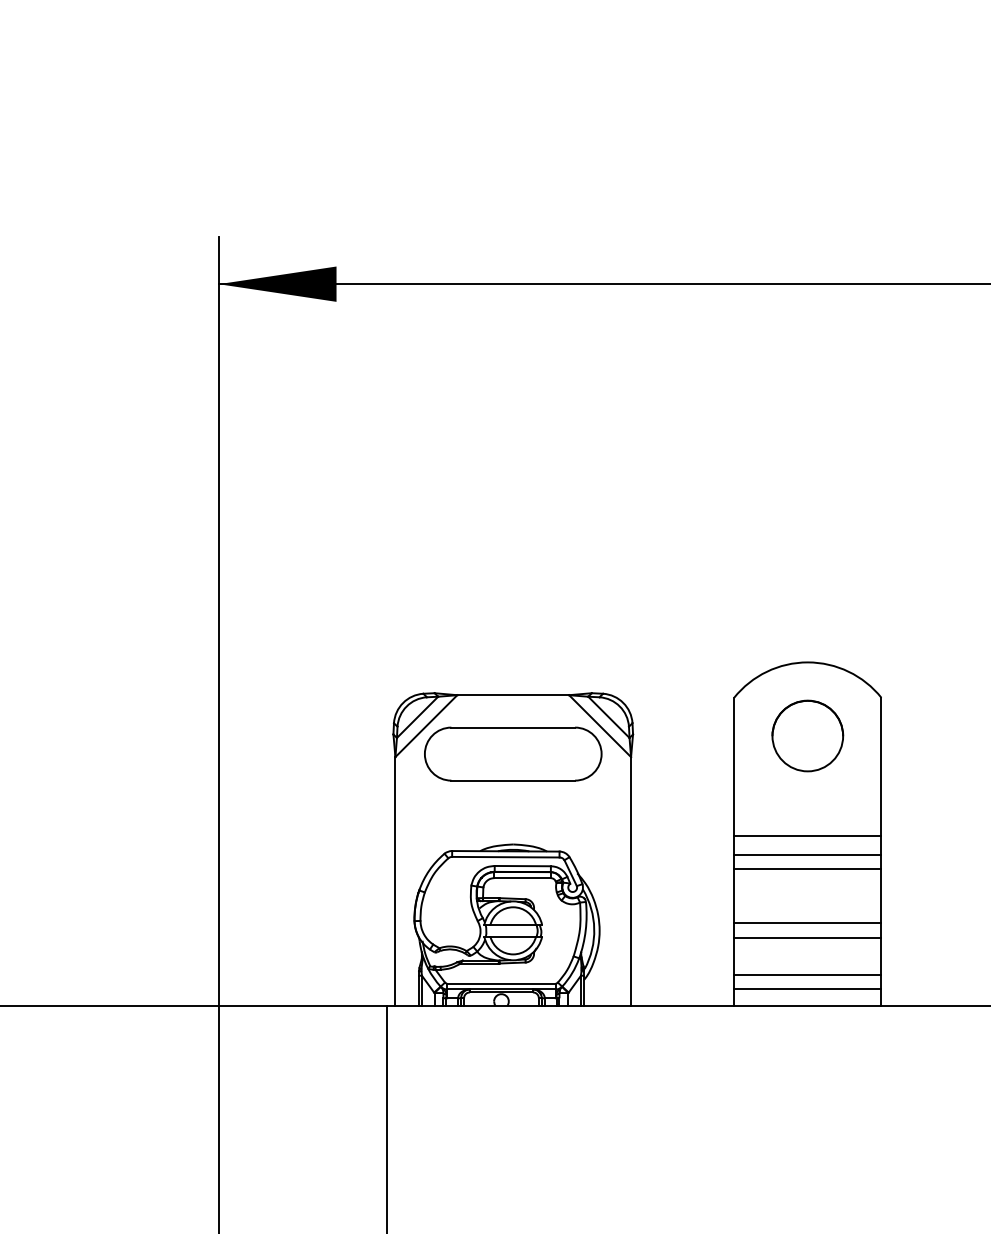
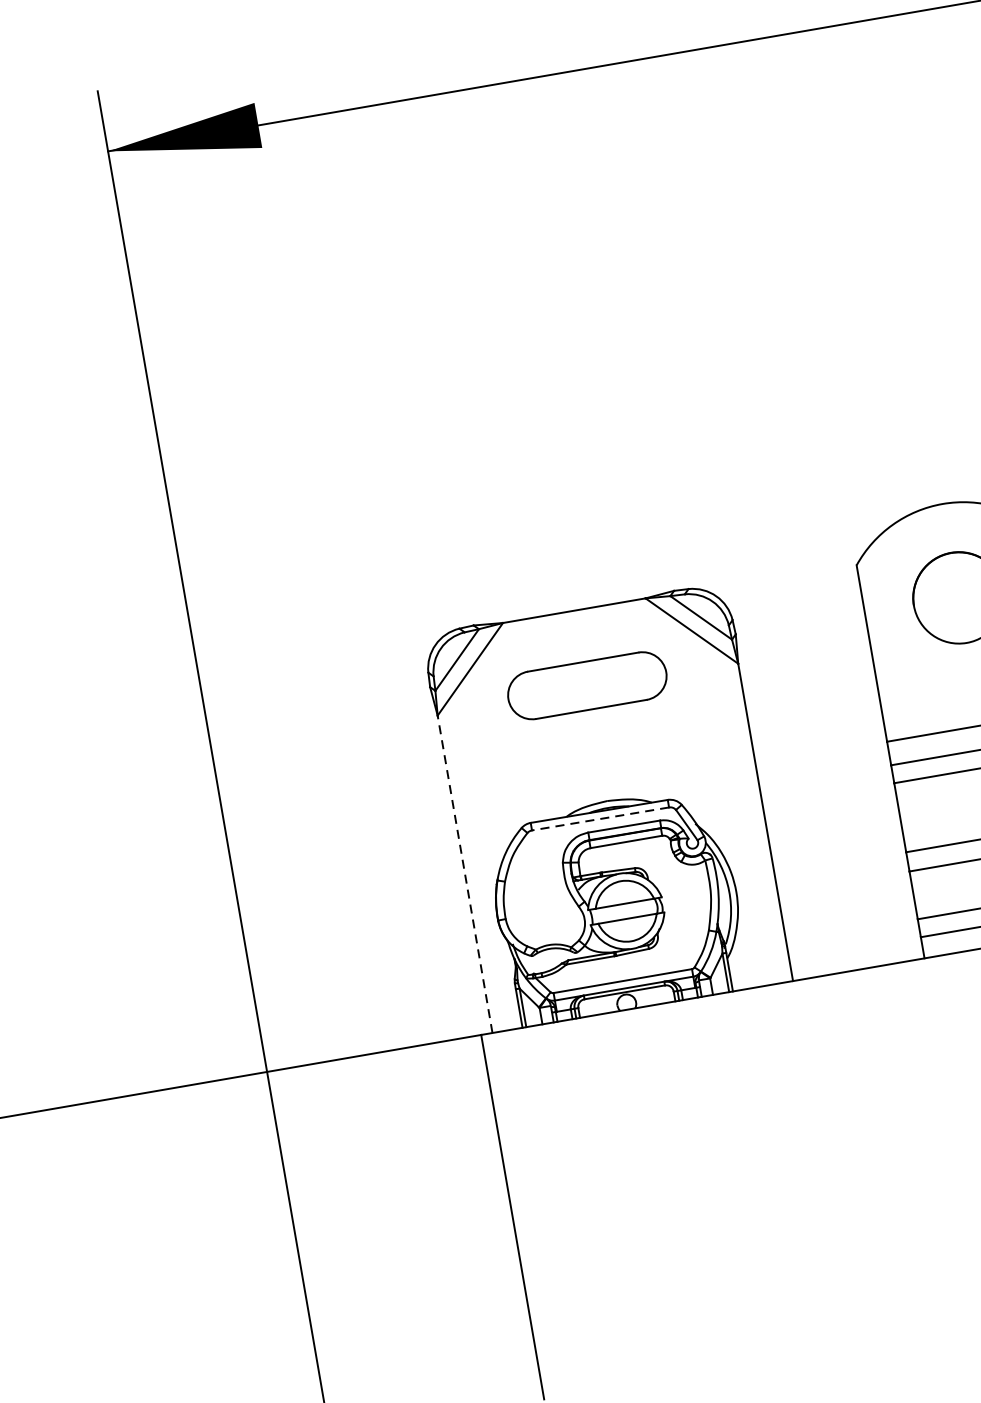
part: (513, 753) -> (587, 684), size x0.7
line: (505, 857) -> (600, 819), solid -> dashed
line: (395, 881) -> (465, 874), solid -> dashed

